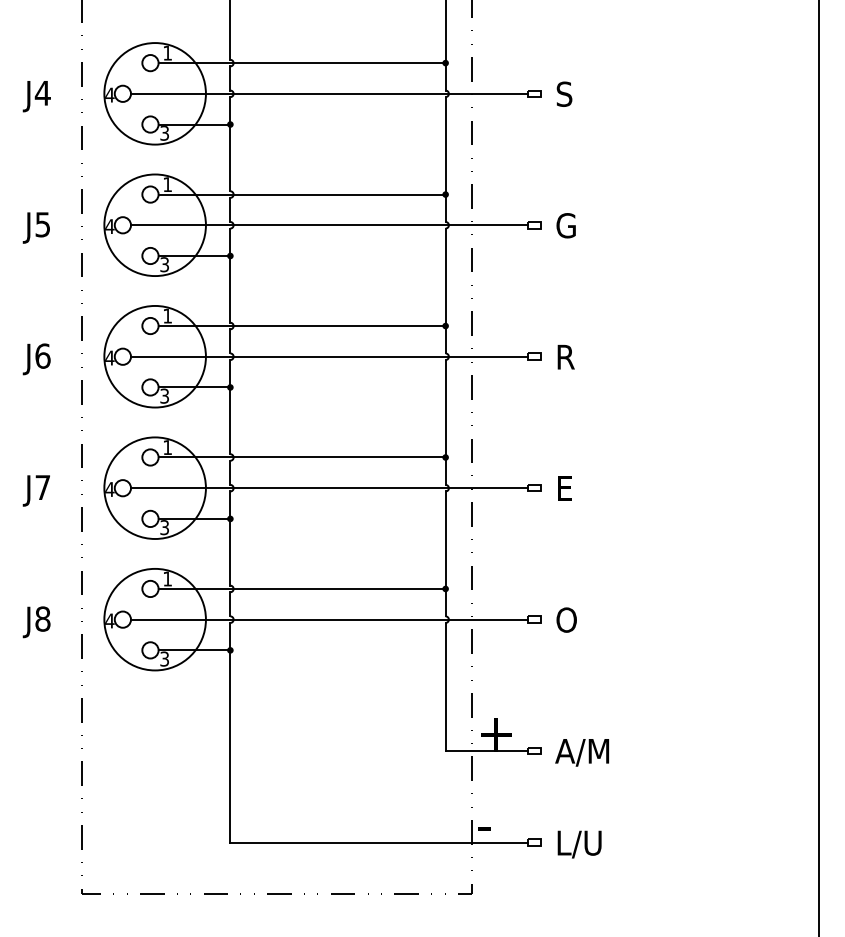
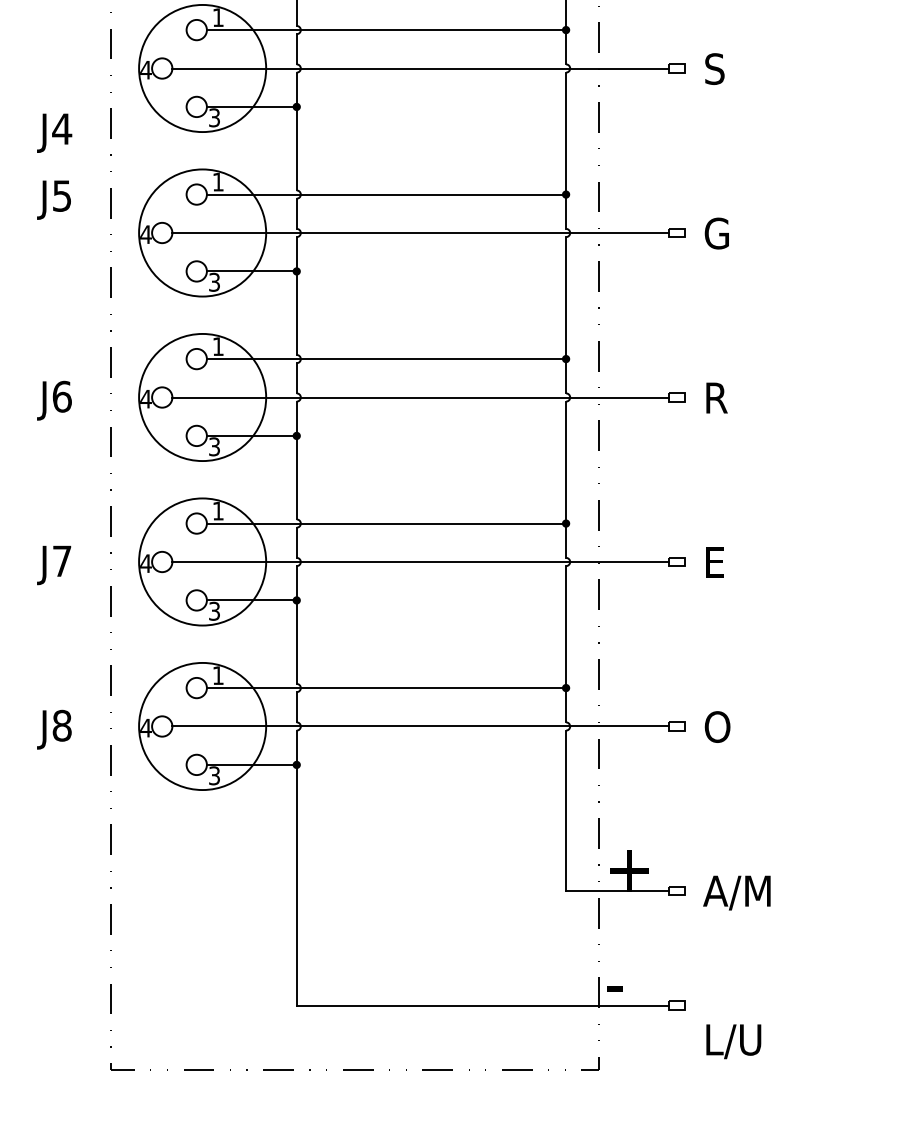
text: (36, 96) -> (54, 133), moved
text: (35, 227) -> (52, 199), moved
text: (579, 844) -> (733, 1041), moved

